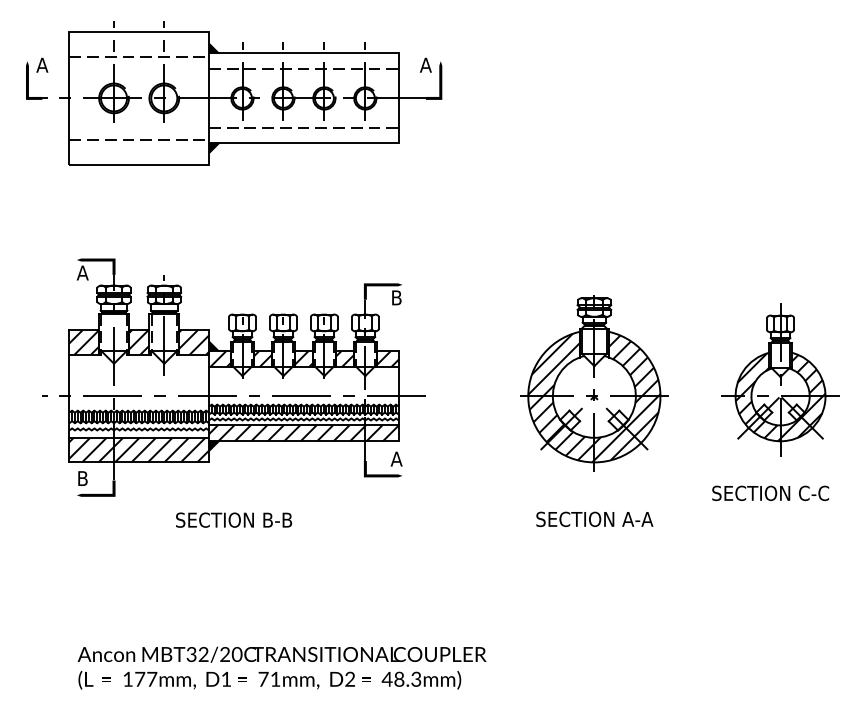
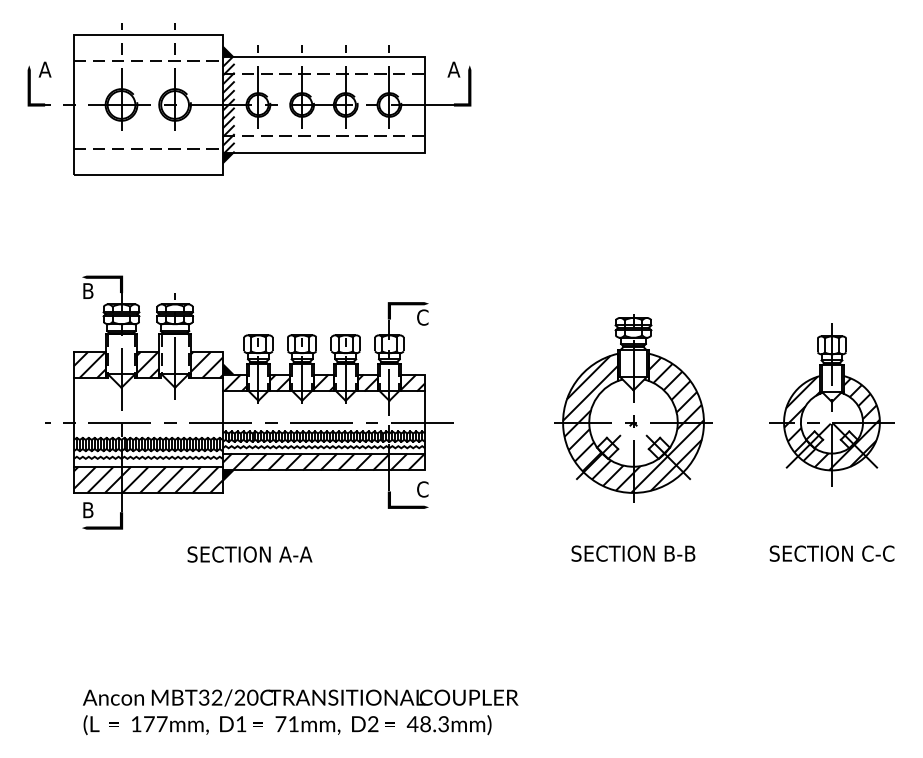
hatch: (214, 98) -> (228, 105), added
text: (82, 272) -> (87, 290), A -> B
text: (396, 297) -> (422, 317), B -> C
text: (396, 458) -> (422, 488), A -> C
text: (770, 492) -> (831, 552), moved
text: (277, 519) -> (295, 553), SECTION B-B -> SECTION A-A
text: (637, 519) -> (679, 553), SECTION A-A -> SECTION B-B

